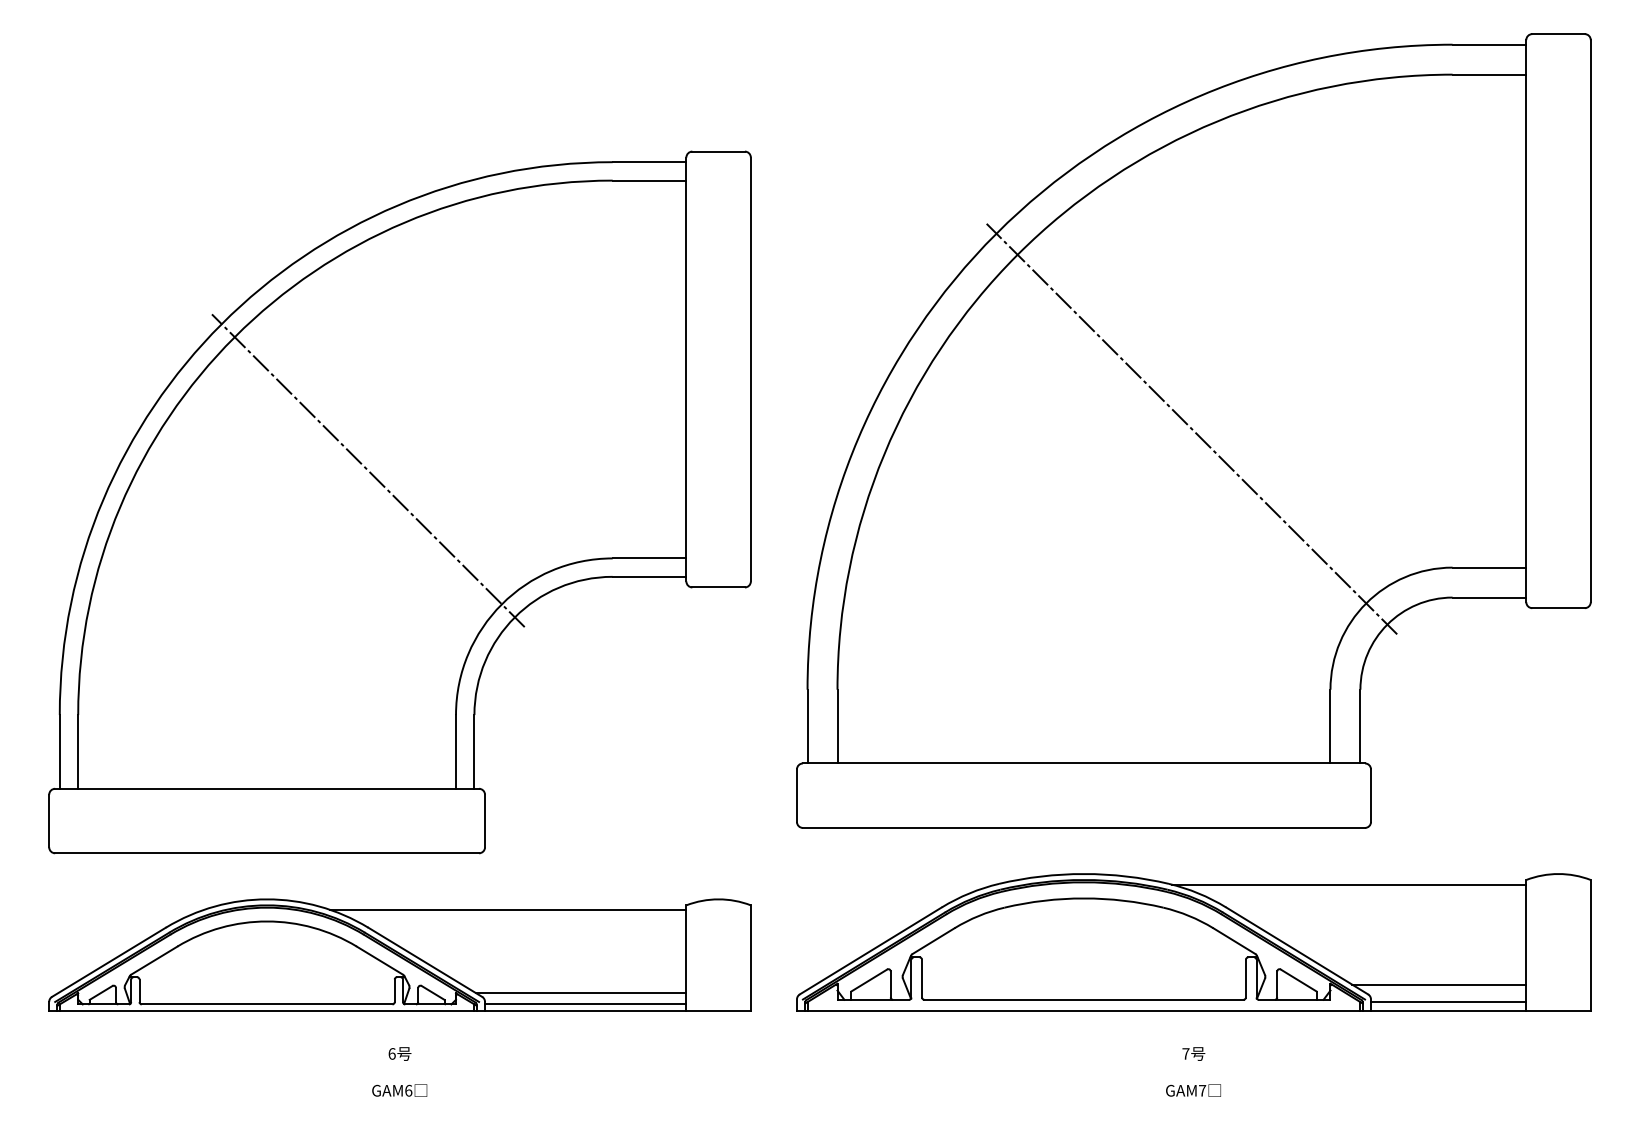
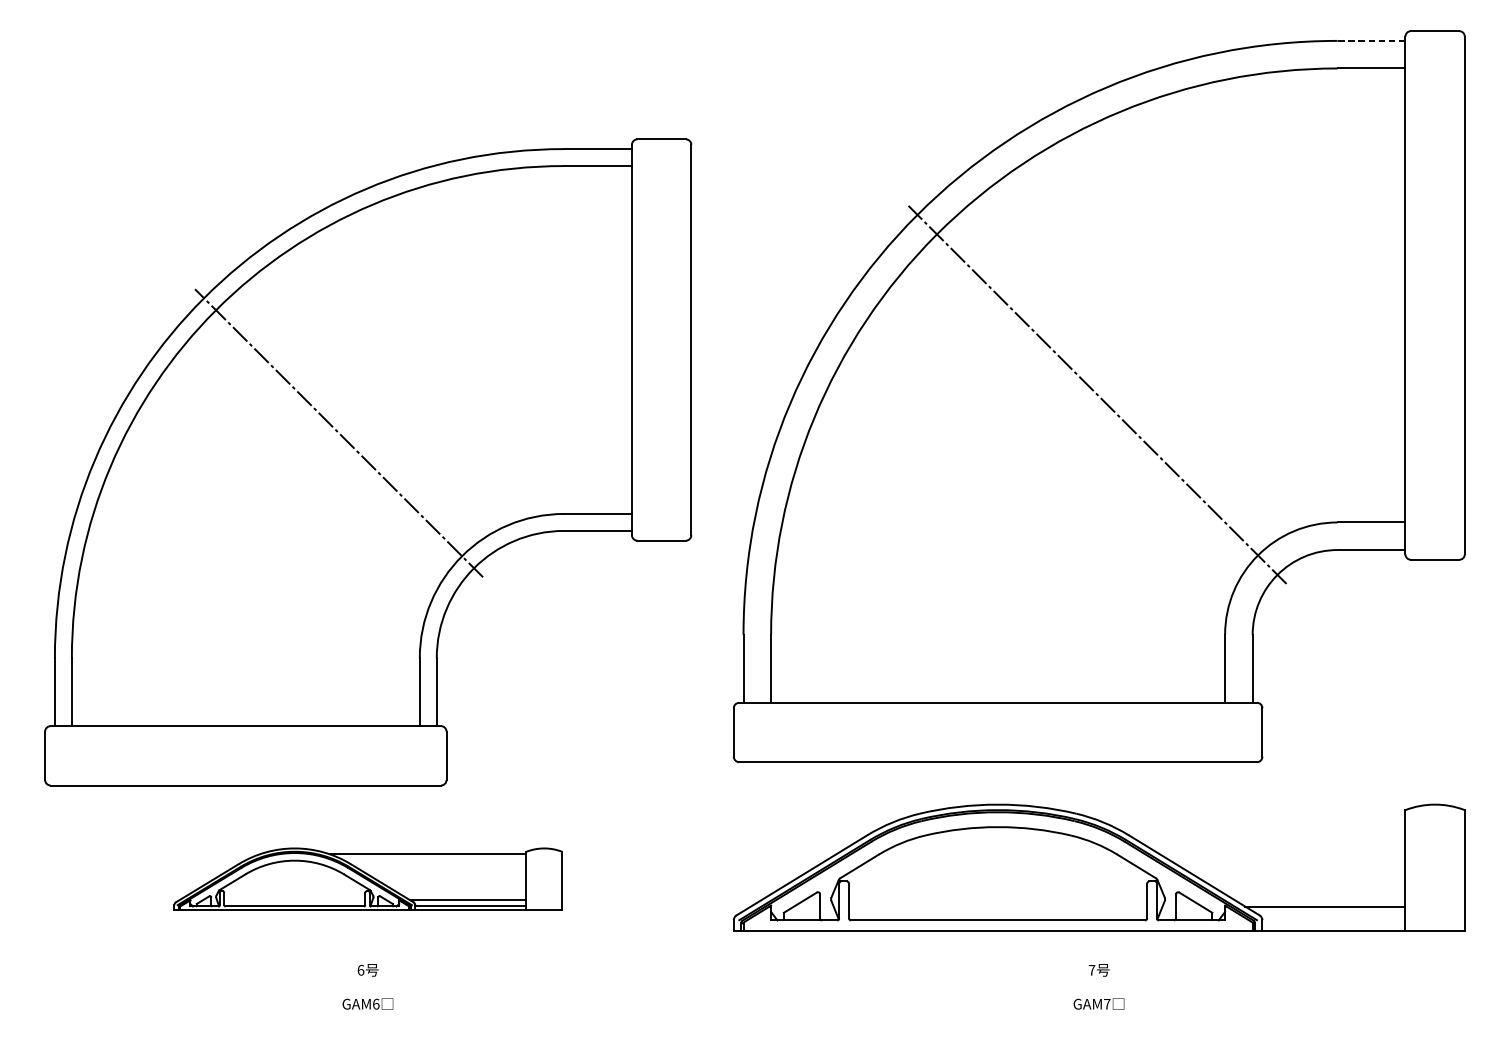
line: (1489, 44) -> (1371, 40), solid -> dashed
line: (1348, 884) -> (1241, 814), removed
part: (399, 954) -> (367, 878), size x0.6
line: (1448, 1002) -> (1333, 922), removed

